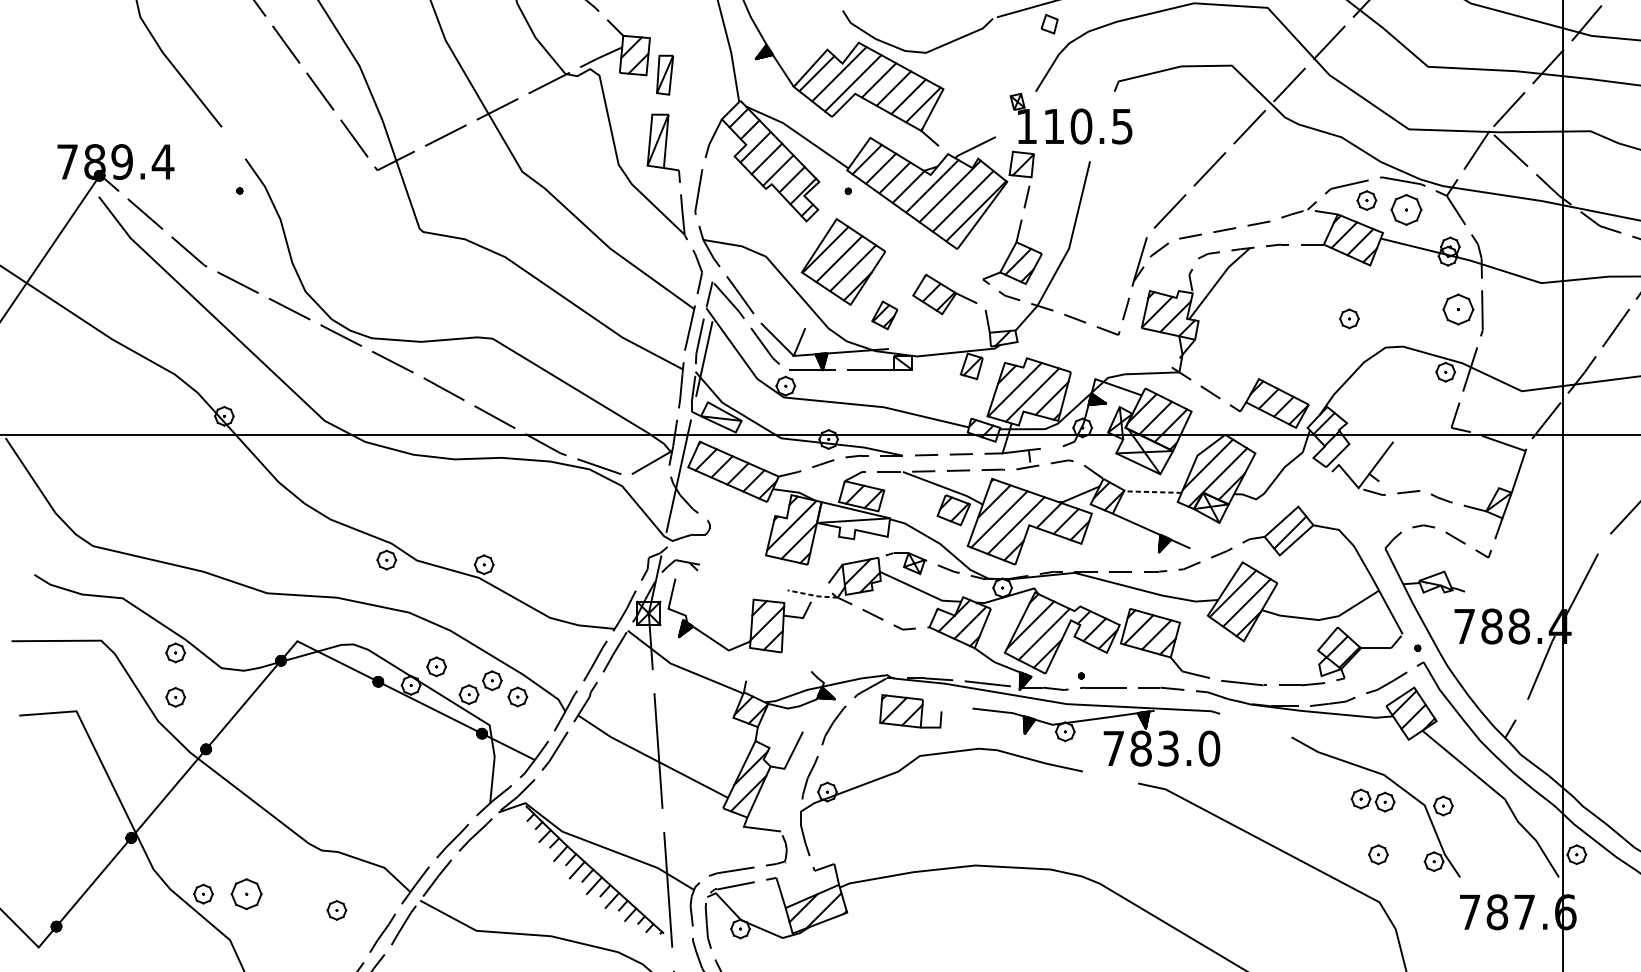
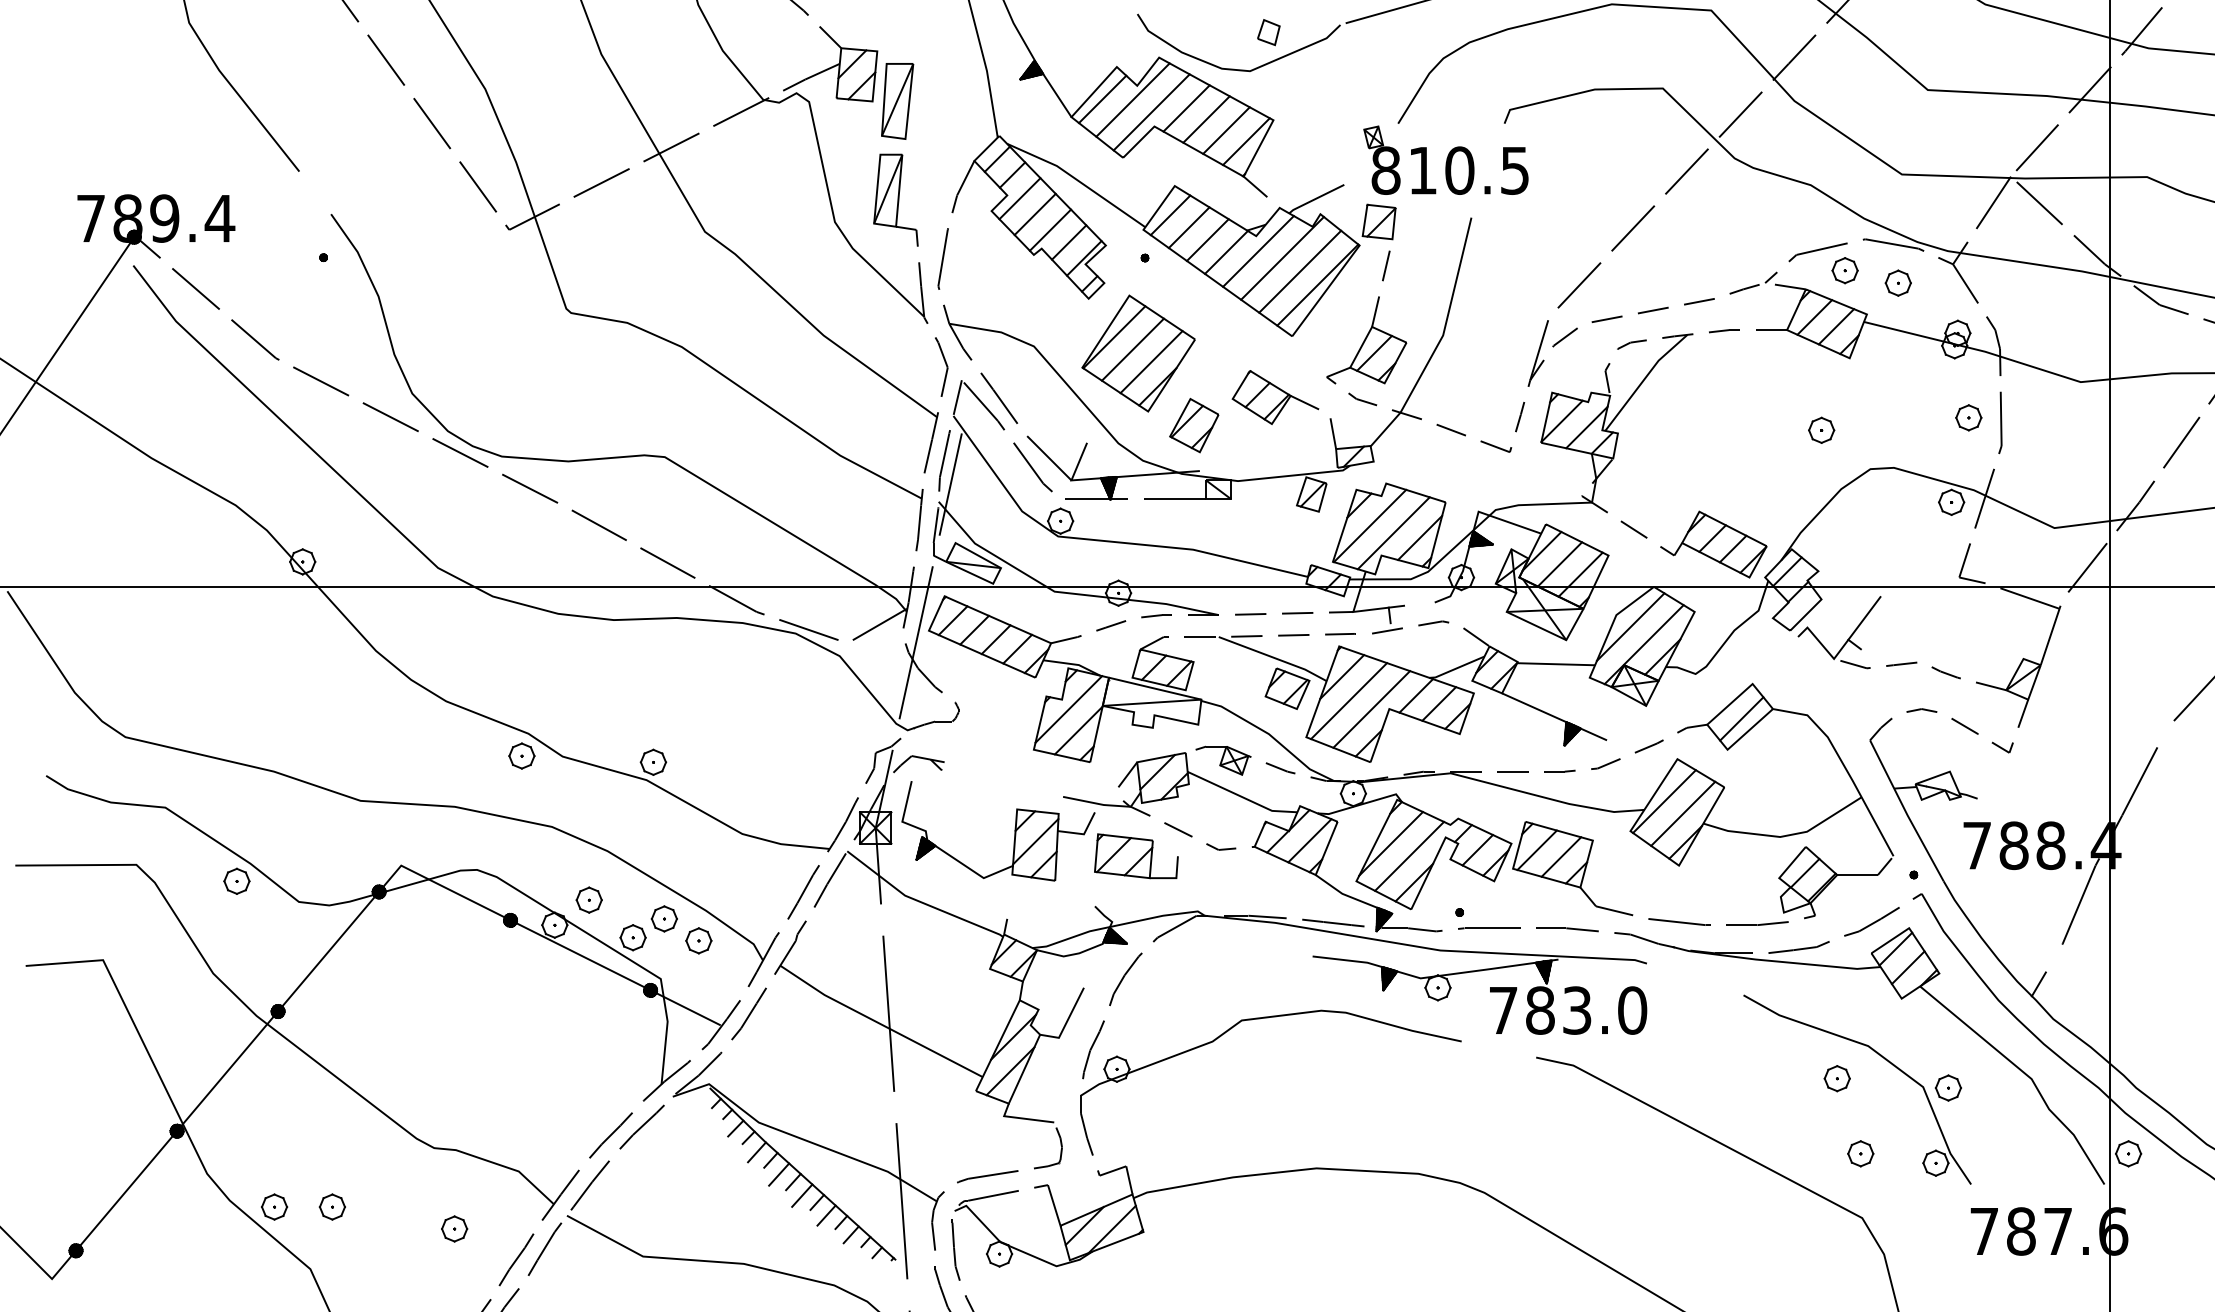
part: (1049, 24) -> (1268, 32), moved
part: (664, 75) -> (897, 101), size x1.43
text: (1026, 126) -> (1385, 170), 110.5 -> 810.5
part: (1405, 209) -> (1897, 282), size x0.62
part: (1458, 309) -> (1968, 417), size x0.62
part: (884, 315) -> (1194, 425), size x1.43
line: (1153, 492) -> (1556, 664), dashed -> solid
line: (813, 595) -> (1097, 803), dashed -> solid
part: (175, 696) -> (236, 940), removed
part: (910, 711) -> (1136, 856), moved
part: (1384, 801) -> (1869, 1082), removed
part: (245, 893) -> (331, 1206), size x0.62

